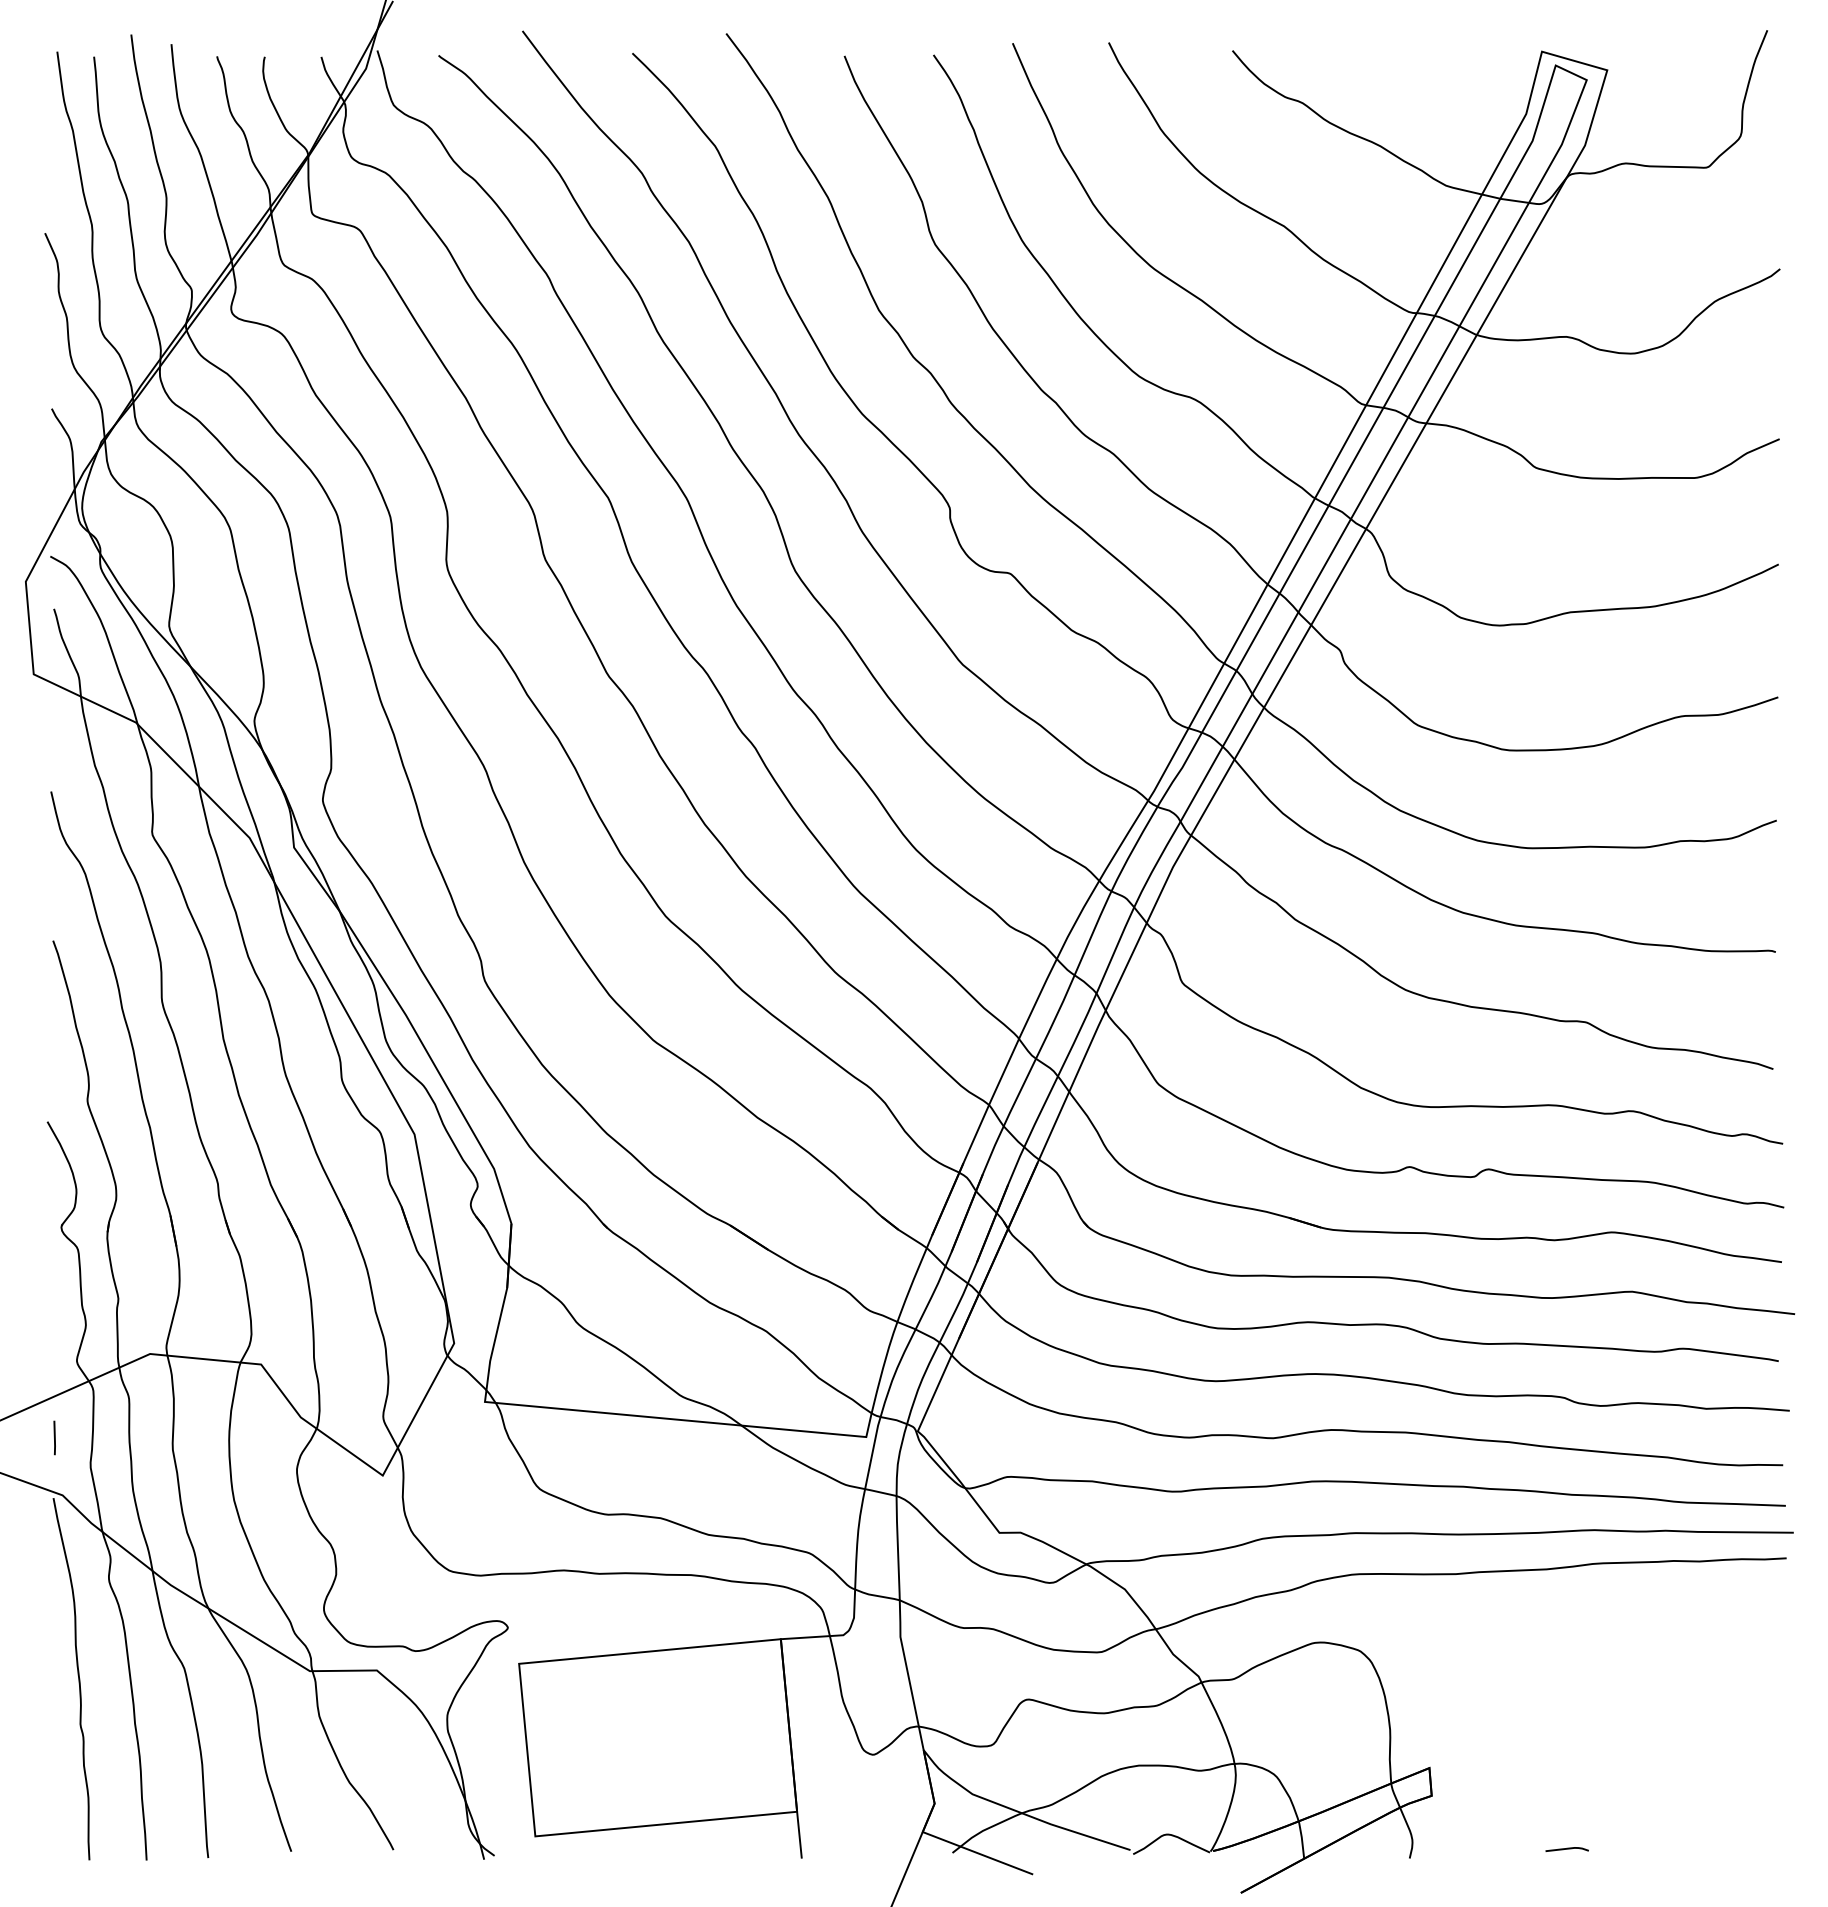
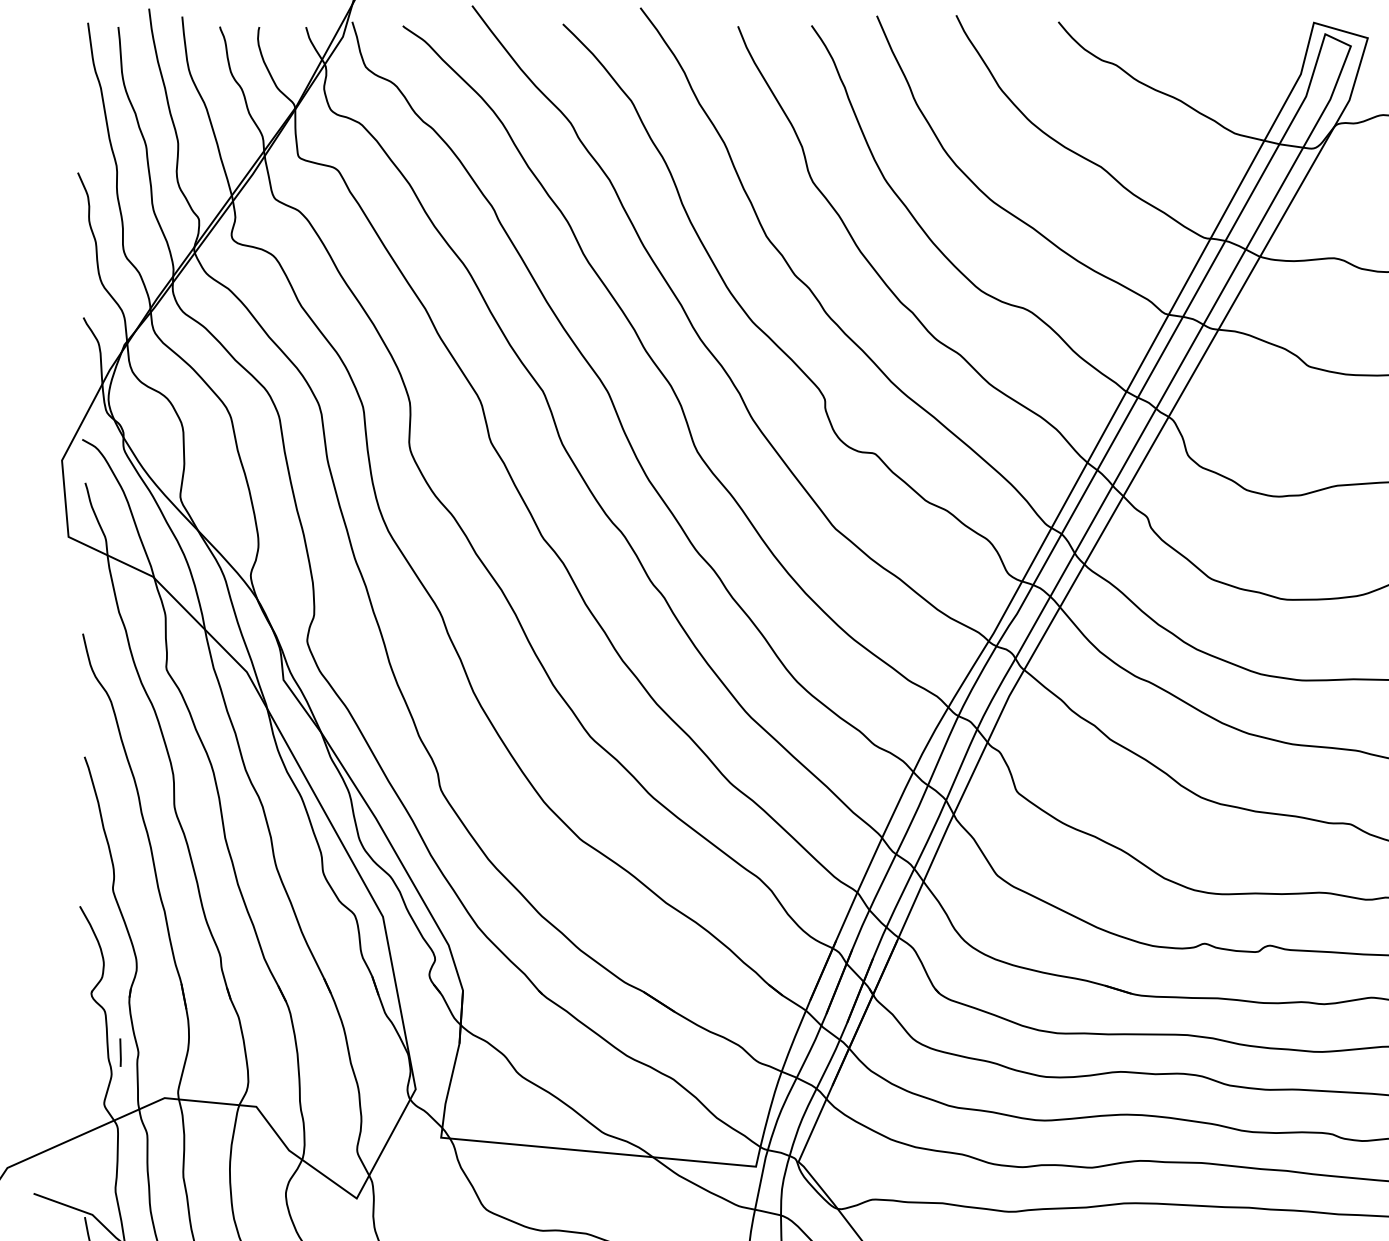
line: (54, 1437) -> (120, 1052), moved

